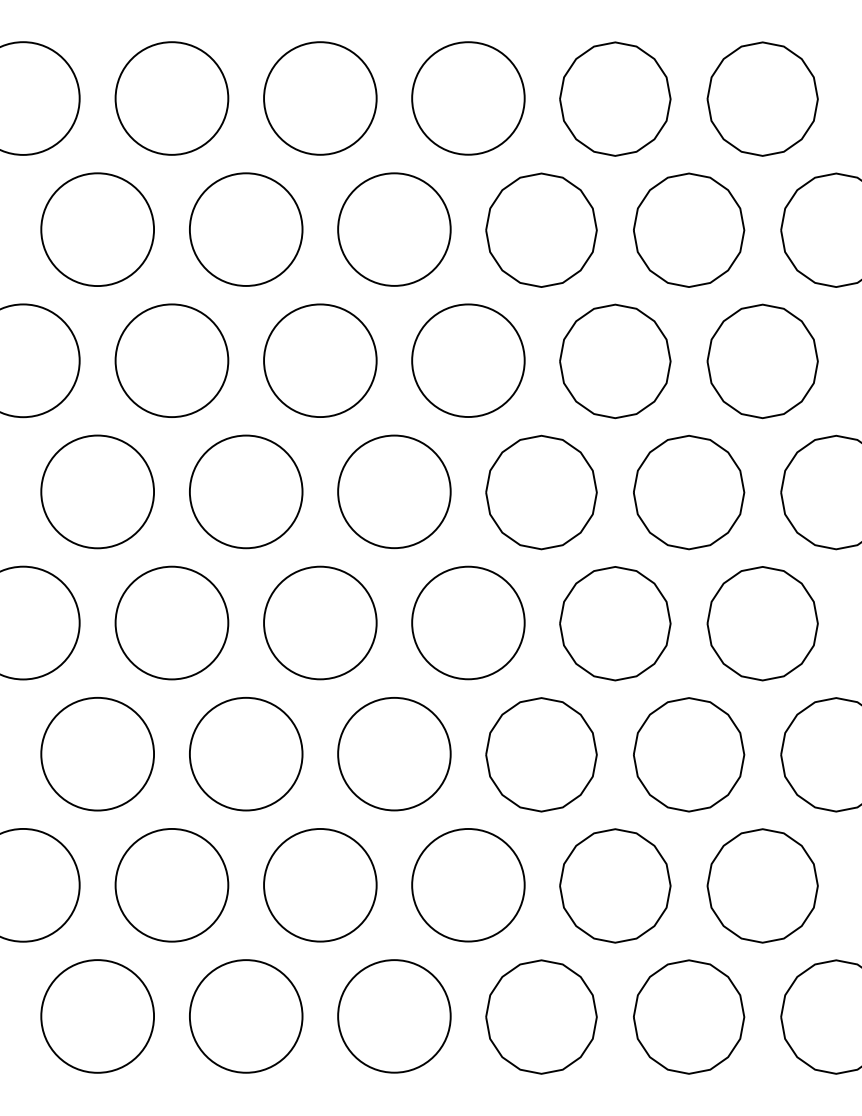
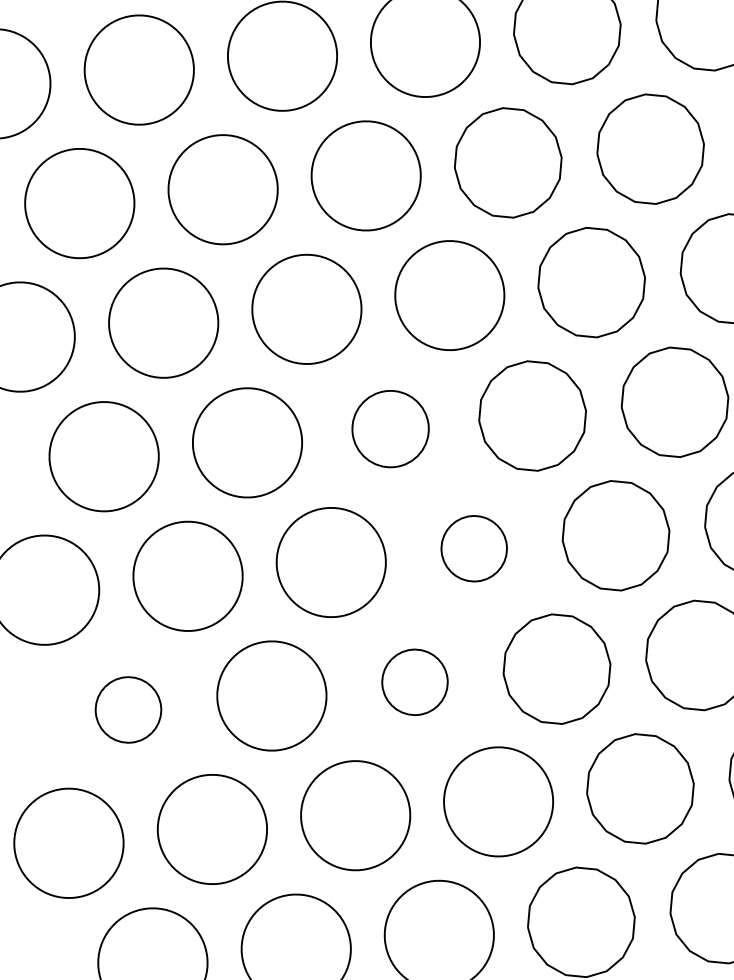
part: (394, 491) -> (390, 428), size x0.7
part: (468, 622) -> (474, 548), size x0.6
part: (97, 754) -> (128, 710), size x0.6
part: (394, 754) -> (415, 682), size x0.6

